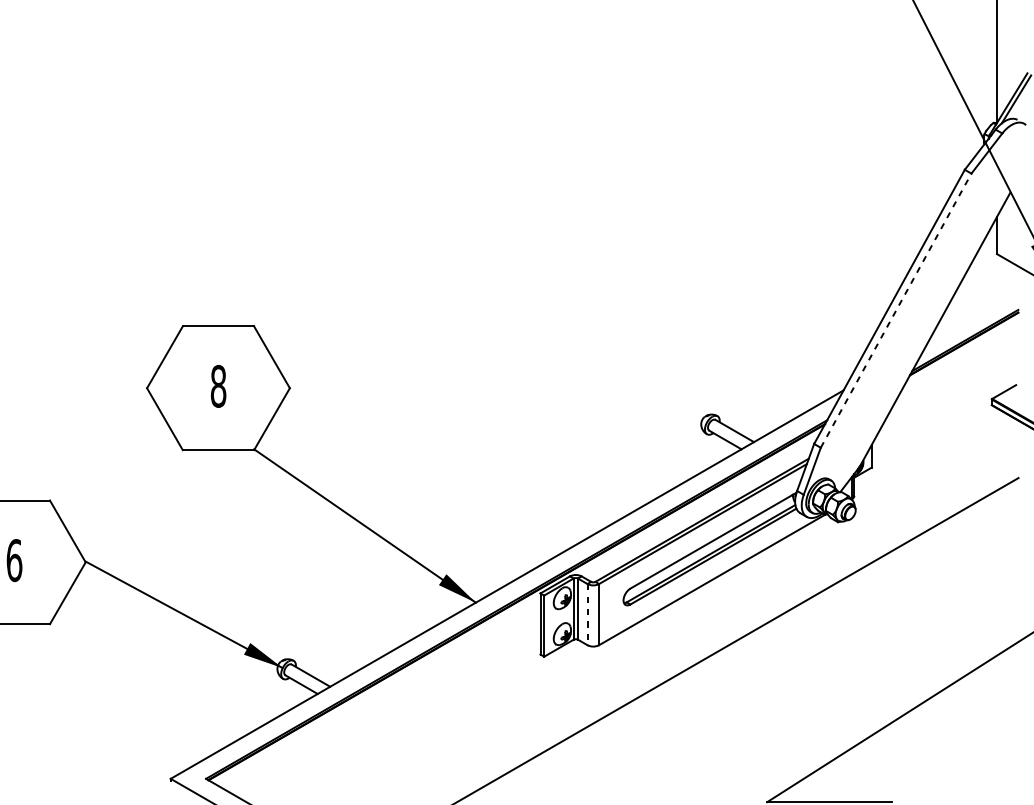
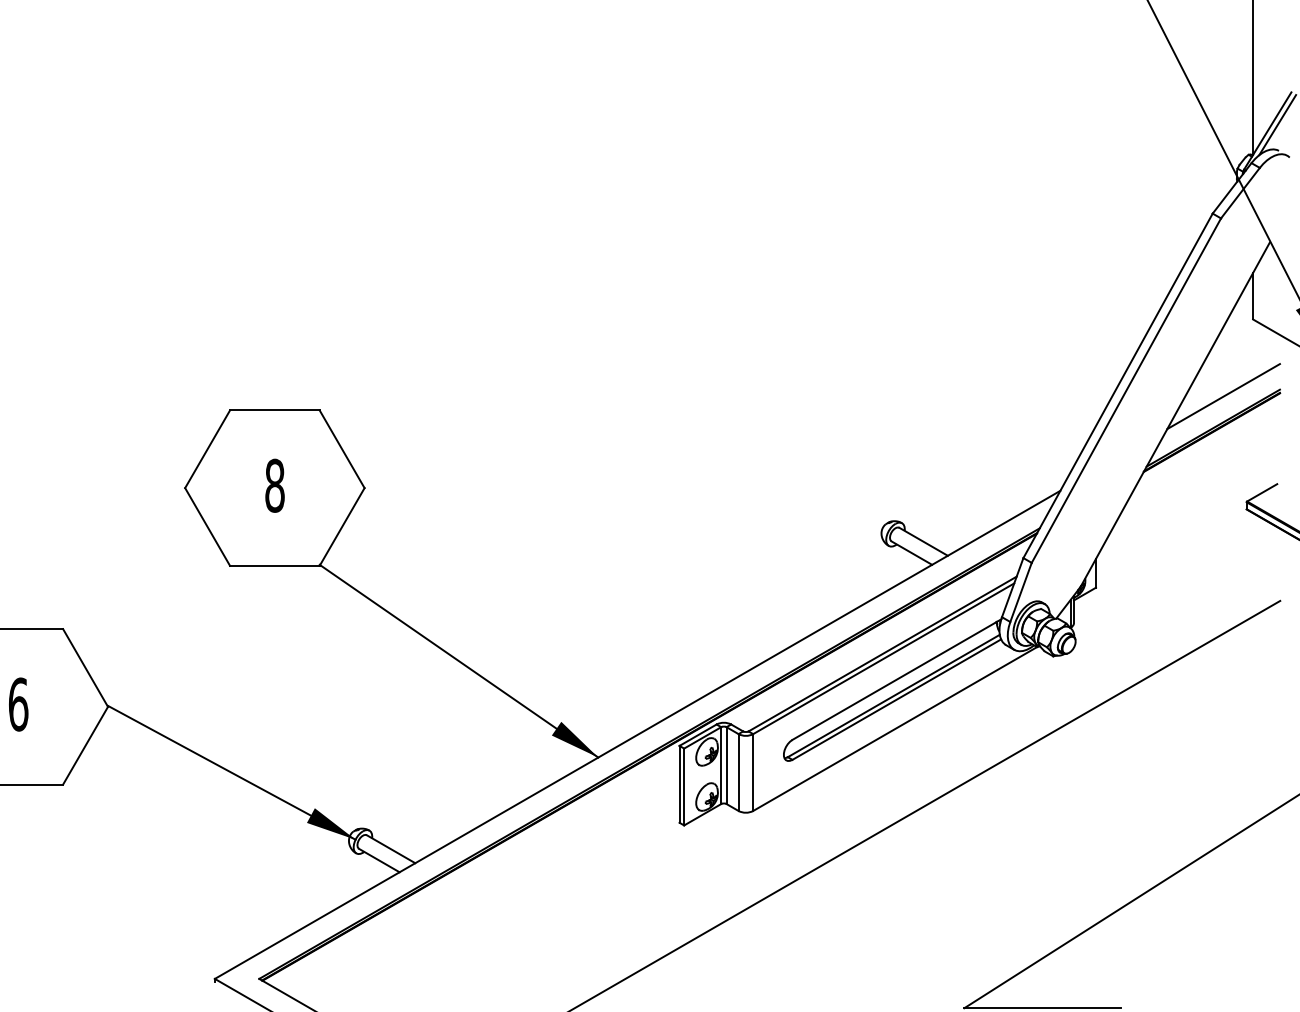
line: (896, 310) -> (1126, 390), dashed -> solid
line: (973, 315) -> (1223, 396), added
line: (587, 615) -> (738, 773), dashed -> solid

